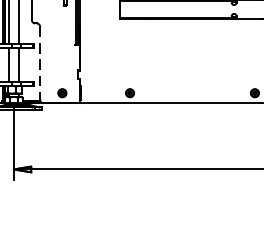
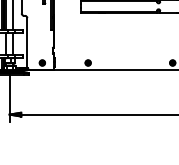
line: (40, 62) -> (27, 42), dashed -> solid

